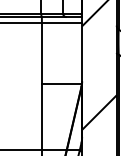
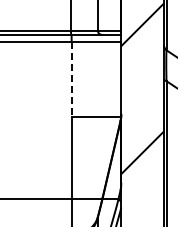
line: (41, 53) -> (71, 79), solid -> dashed

